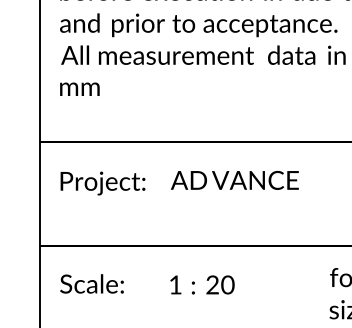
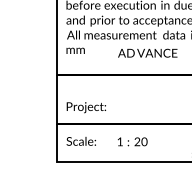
text: (234, 178) -> (147, 52), moved
text: (100, 183) -> (85, 107), moved

